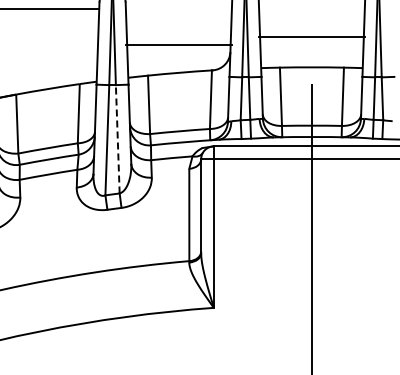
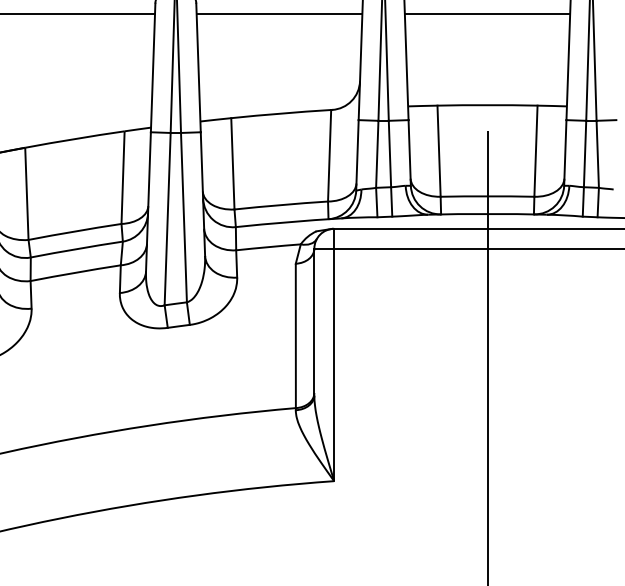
line: (311, 36) -> (486, 13), moved
line: (178, 44) -> (278, 13), moved
line: (117, 138) -> (183, 216), dashed -> solid

